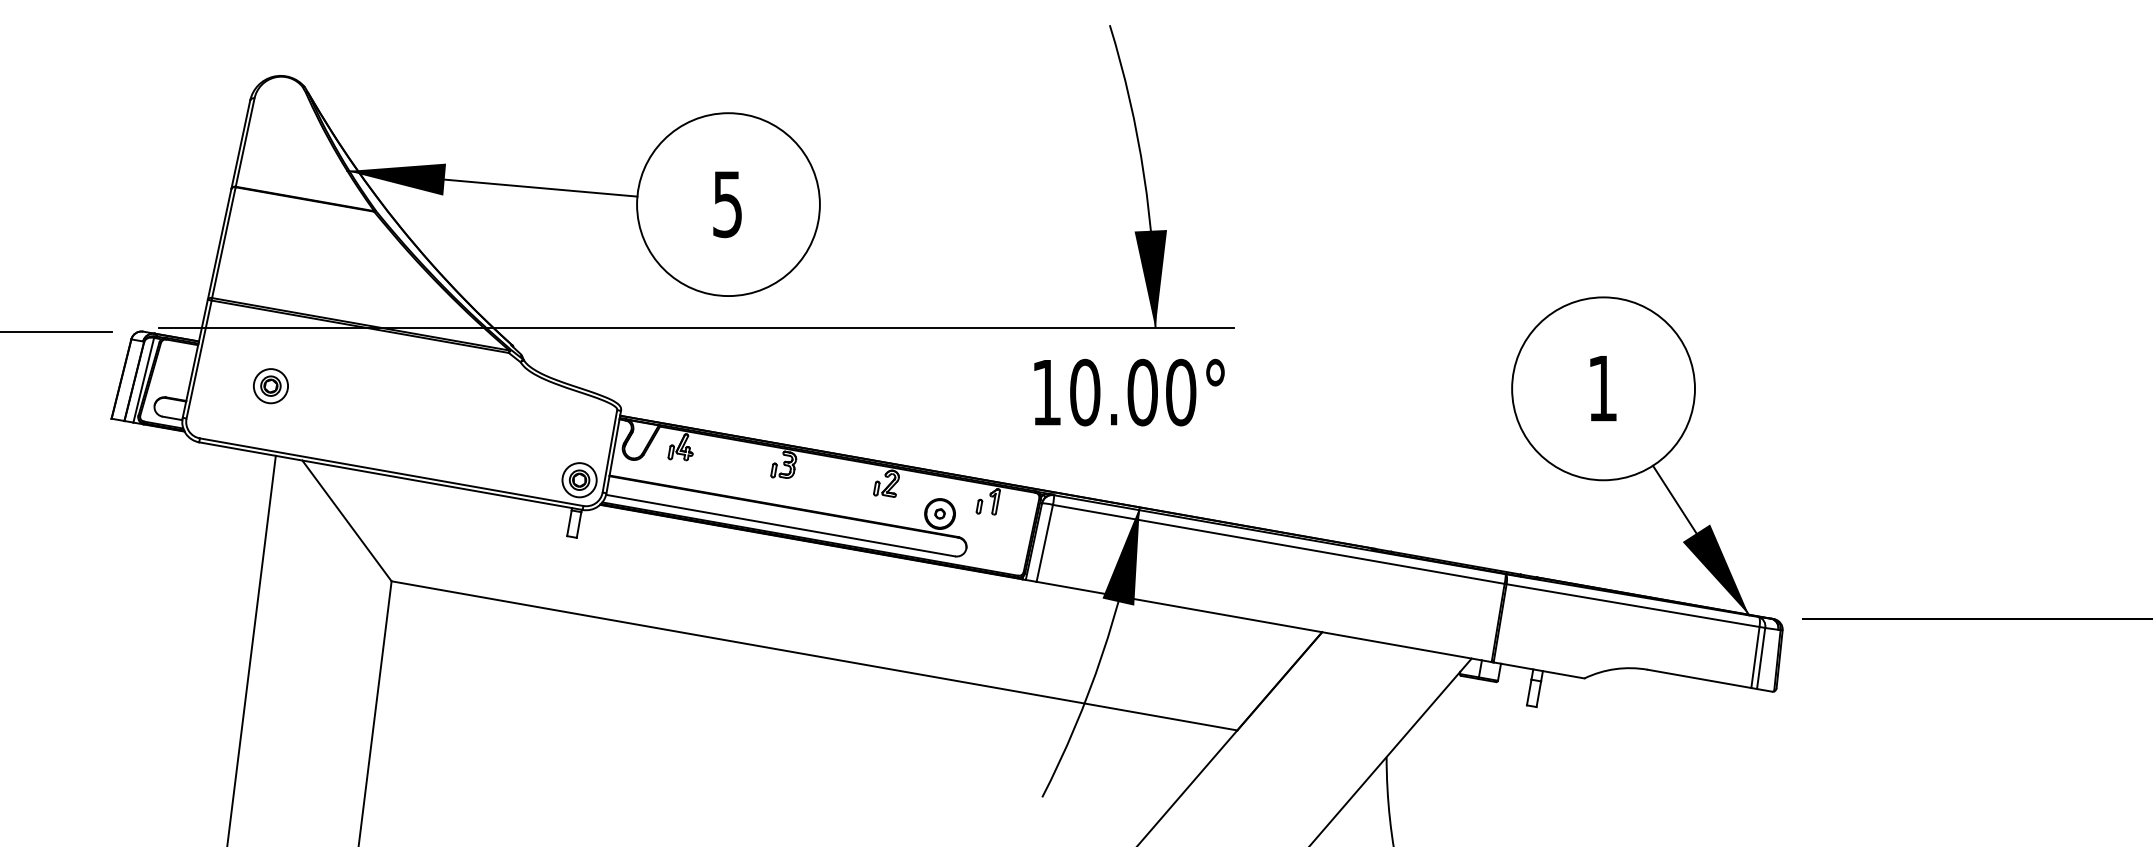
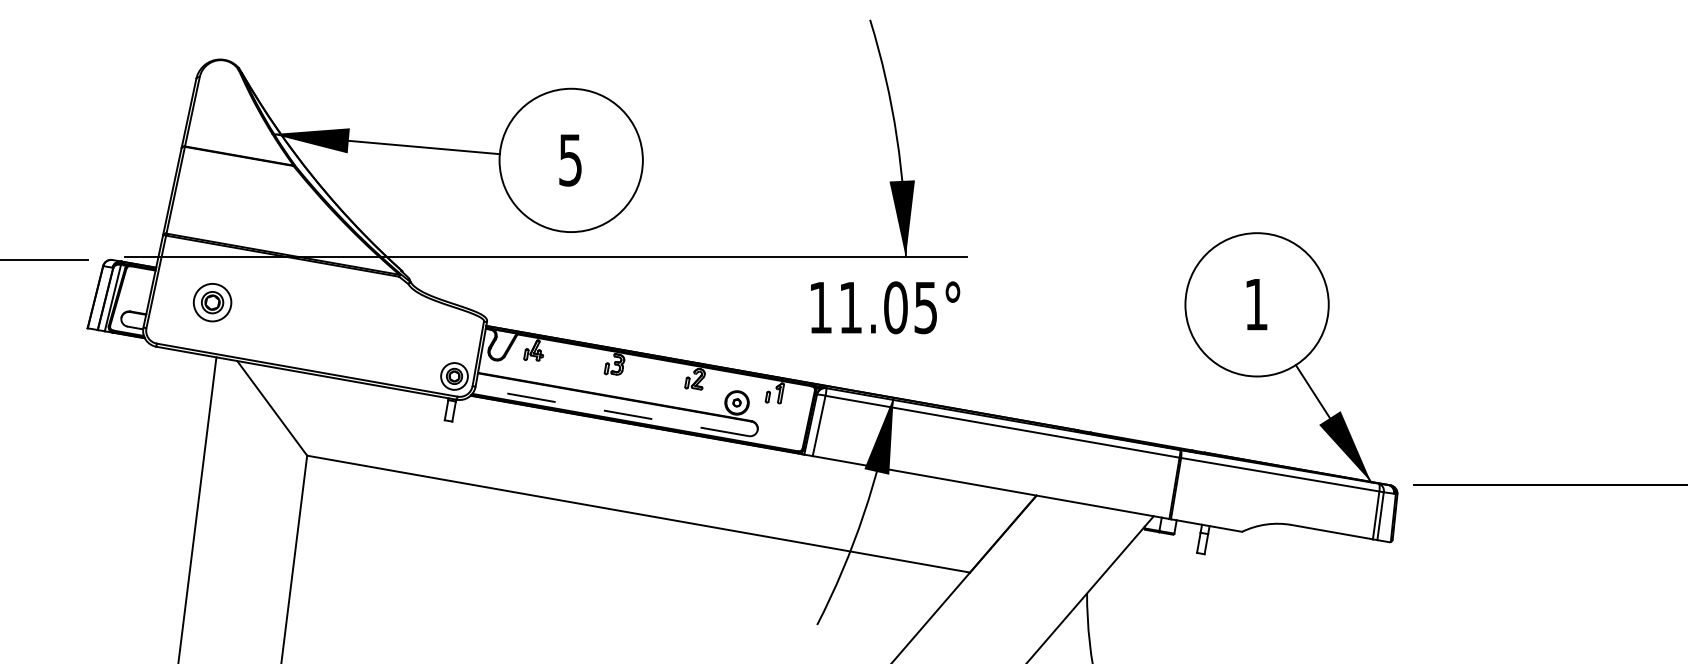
part: (270, 386) -> (212, 302), size x1.4
text: (1133, 392) -> (888, 307), 10.00° -> 11.05°
line: (780, 525) -> (611, 411), solid -> dashed

